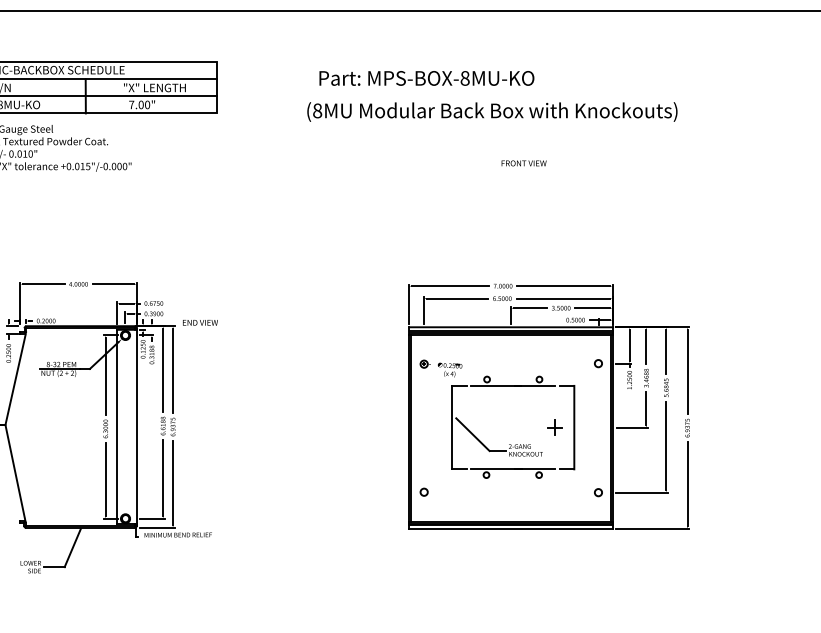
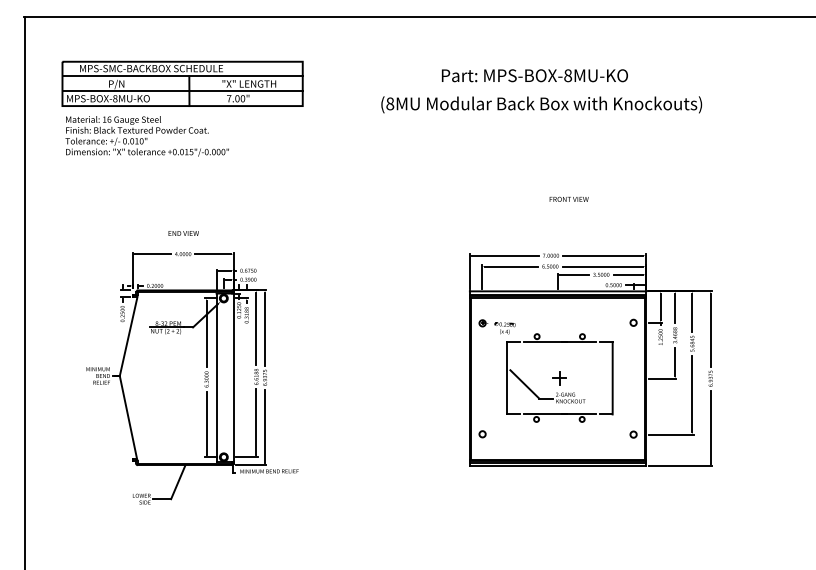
text: (426, 78) -> (534, 75), moved
text: (523, 162) -> (568, 198), moved
text: (200, 322) -> (183, 233), moved
part: (554, 427) -> (559, 378), moved

